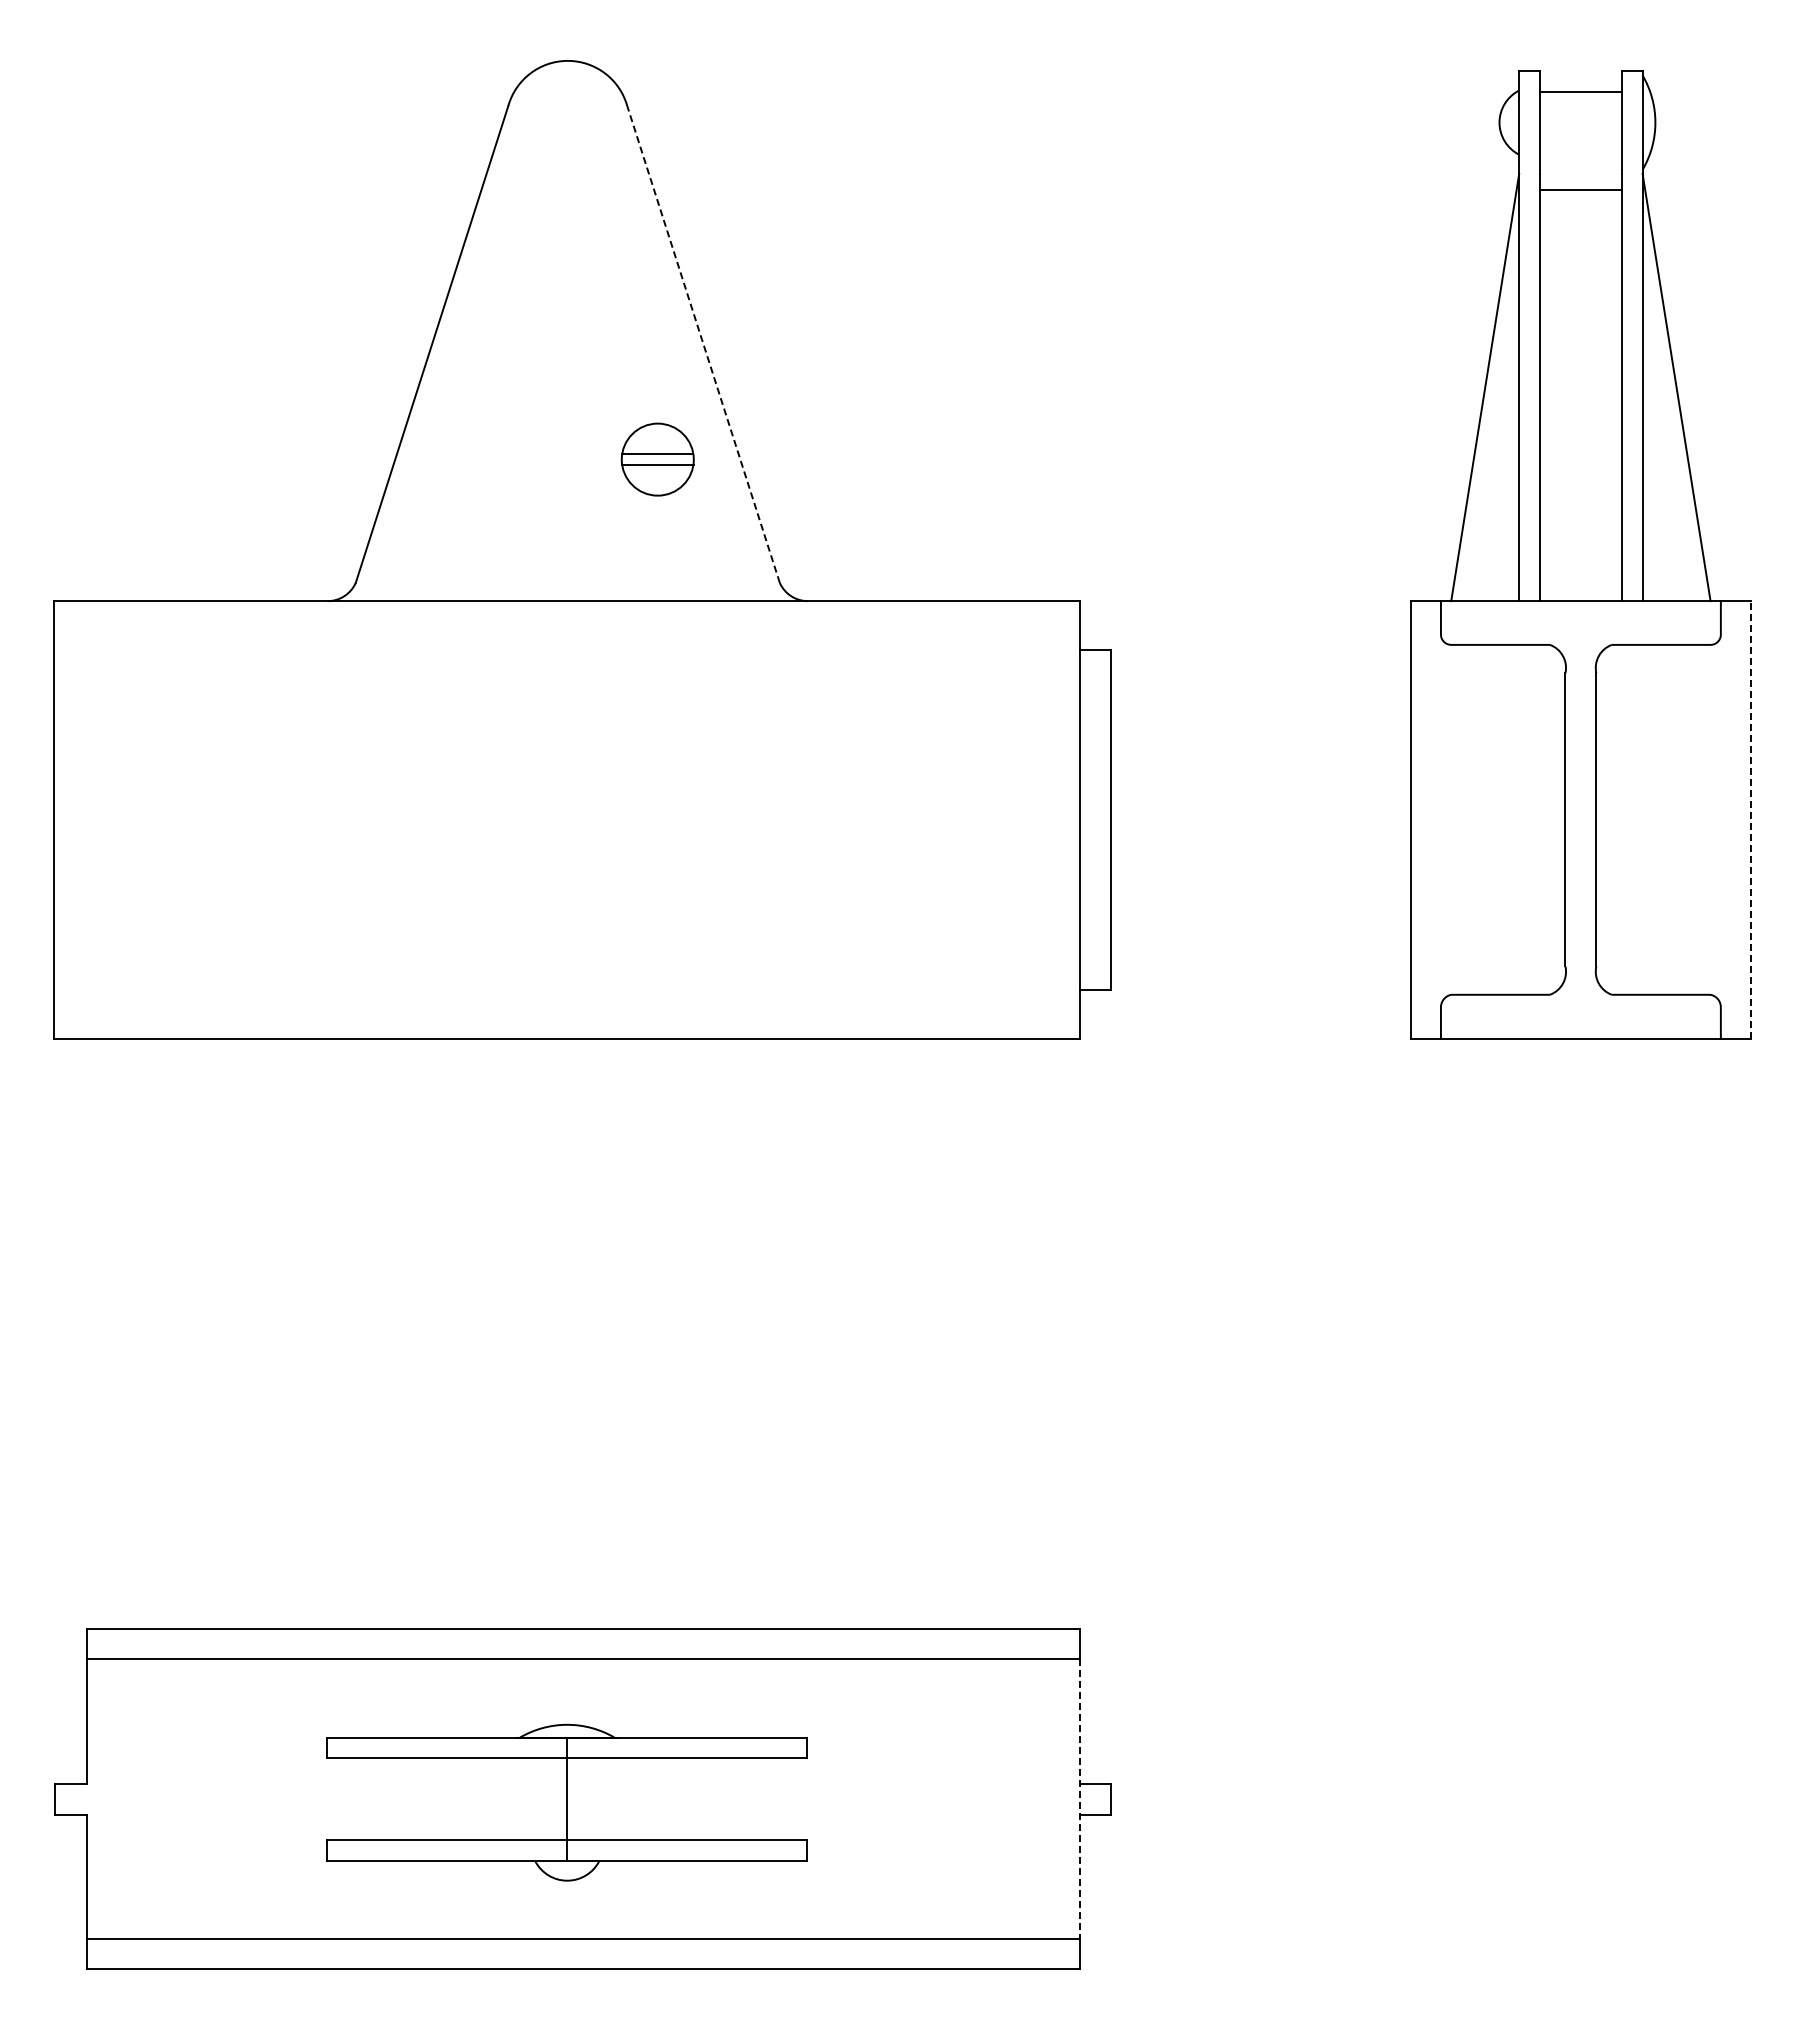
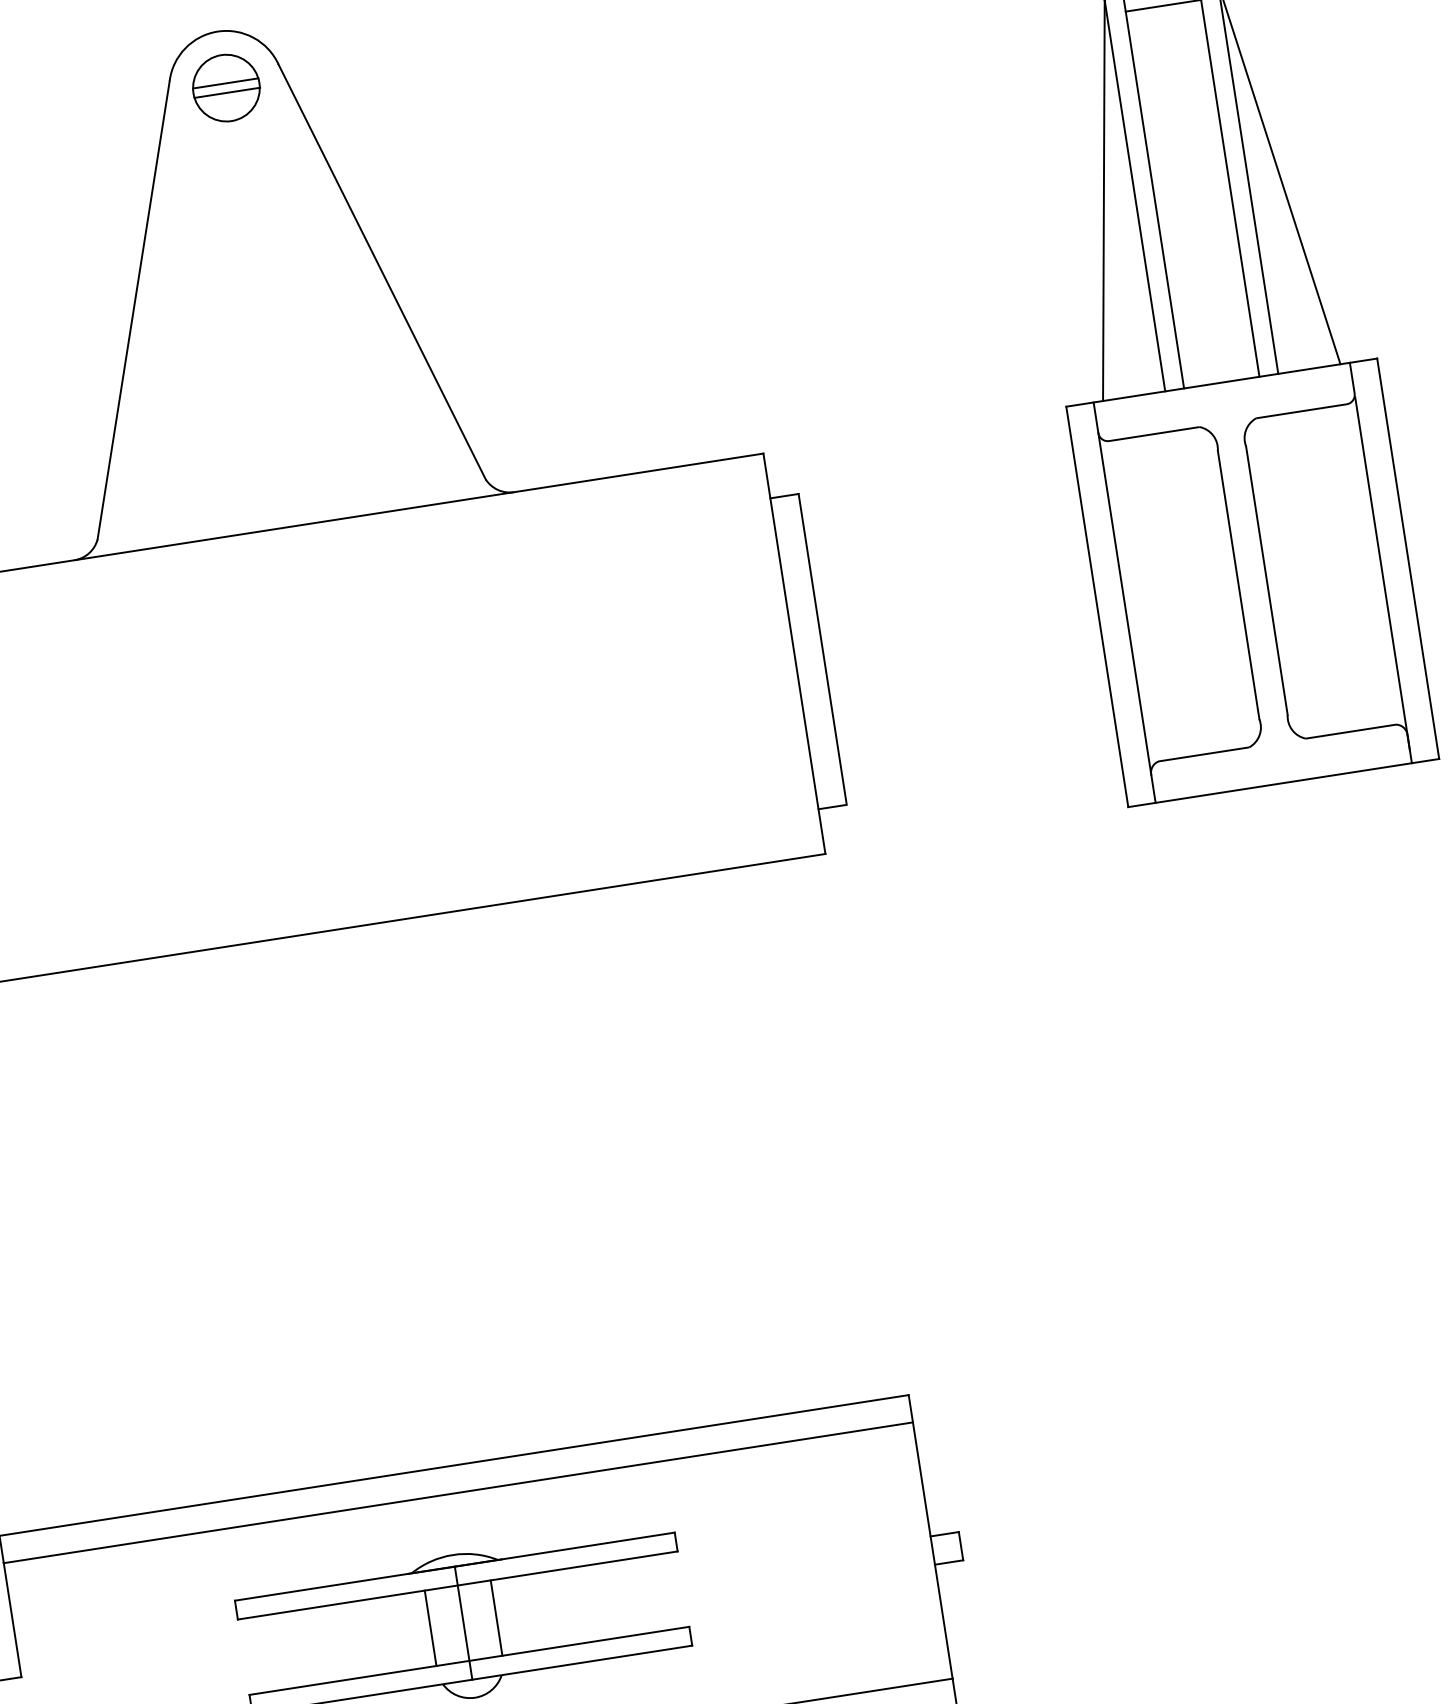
line: (703, 344) -> (382, 272), dashed -> solid
part: (657, 459) -> (226, 88), moved
line: (1750, 819) -> (1407, 558), dashed -> solid
line: (1440, 820) -> (1124, 603), added
line: (1720, 830) -> (1382, 572), added
line: (531, 1799) -> (430, 1628), added
line: (603, 1799) -> (496, 1618), added
line: (1079, 1799) -> (932, 1550), dashed -> solid

